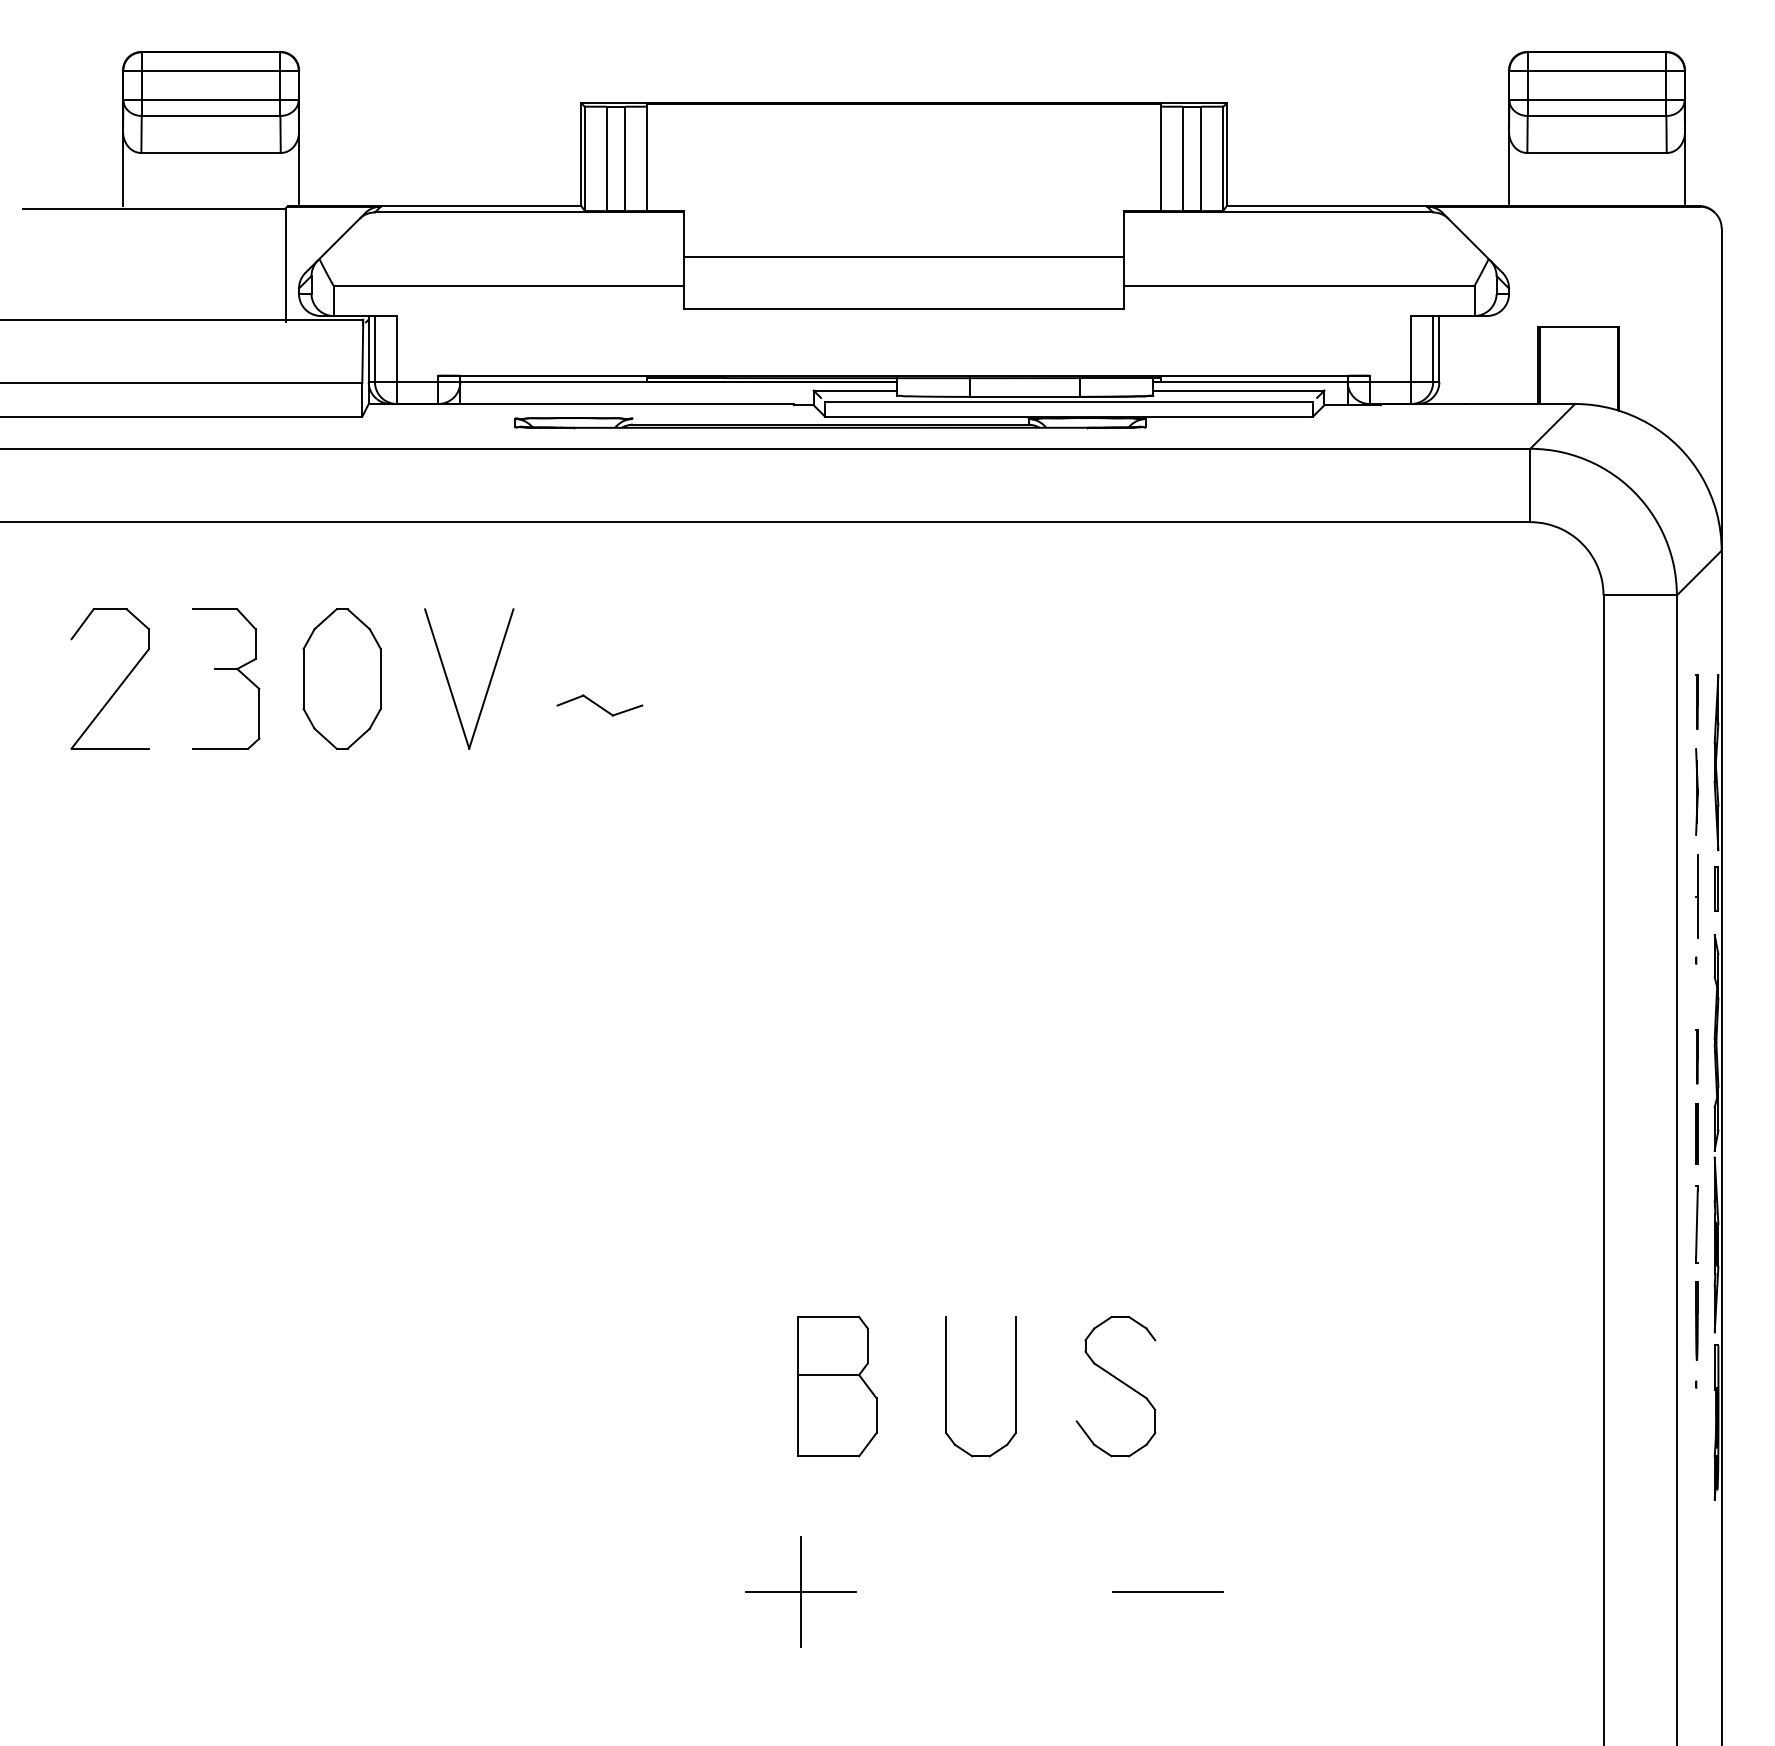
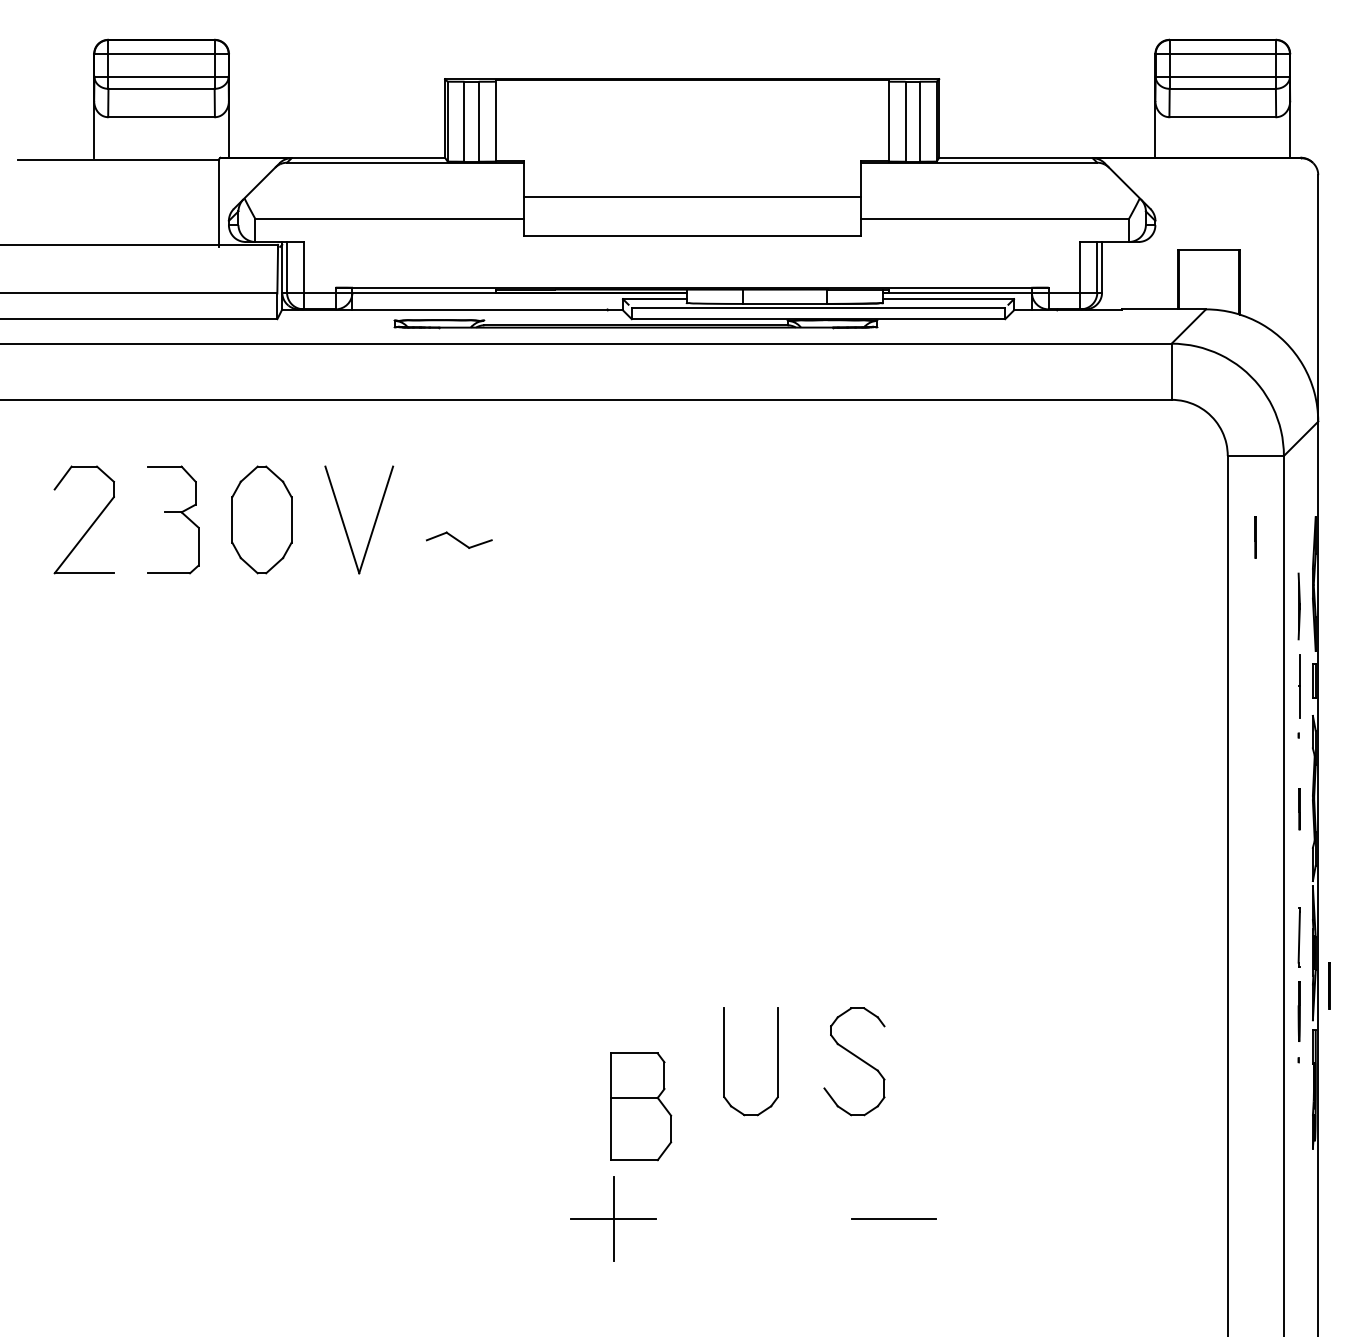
line: (1697, 701) -> (1255, 537), moved
line: (1697, 1132) -> (1329, 985), moved
part: (837, 1386) -> (641, 1106), moved

